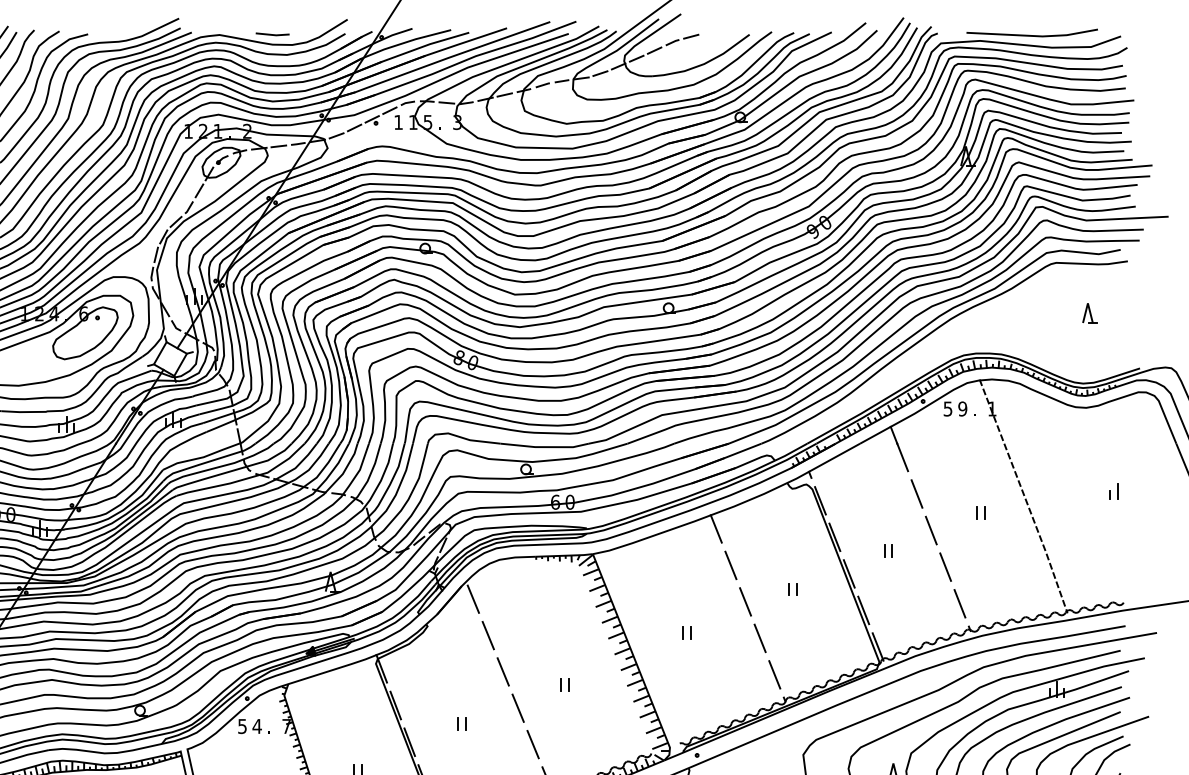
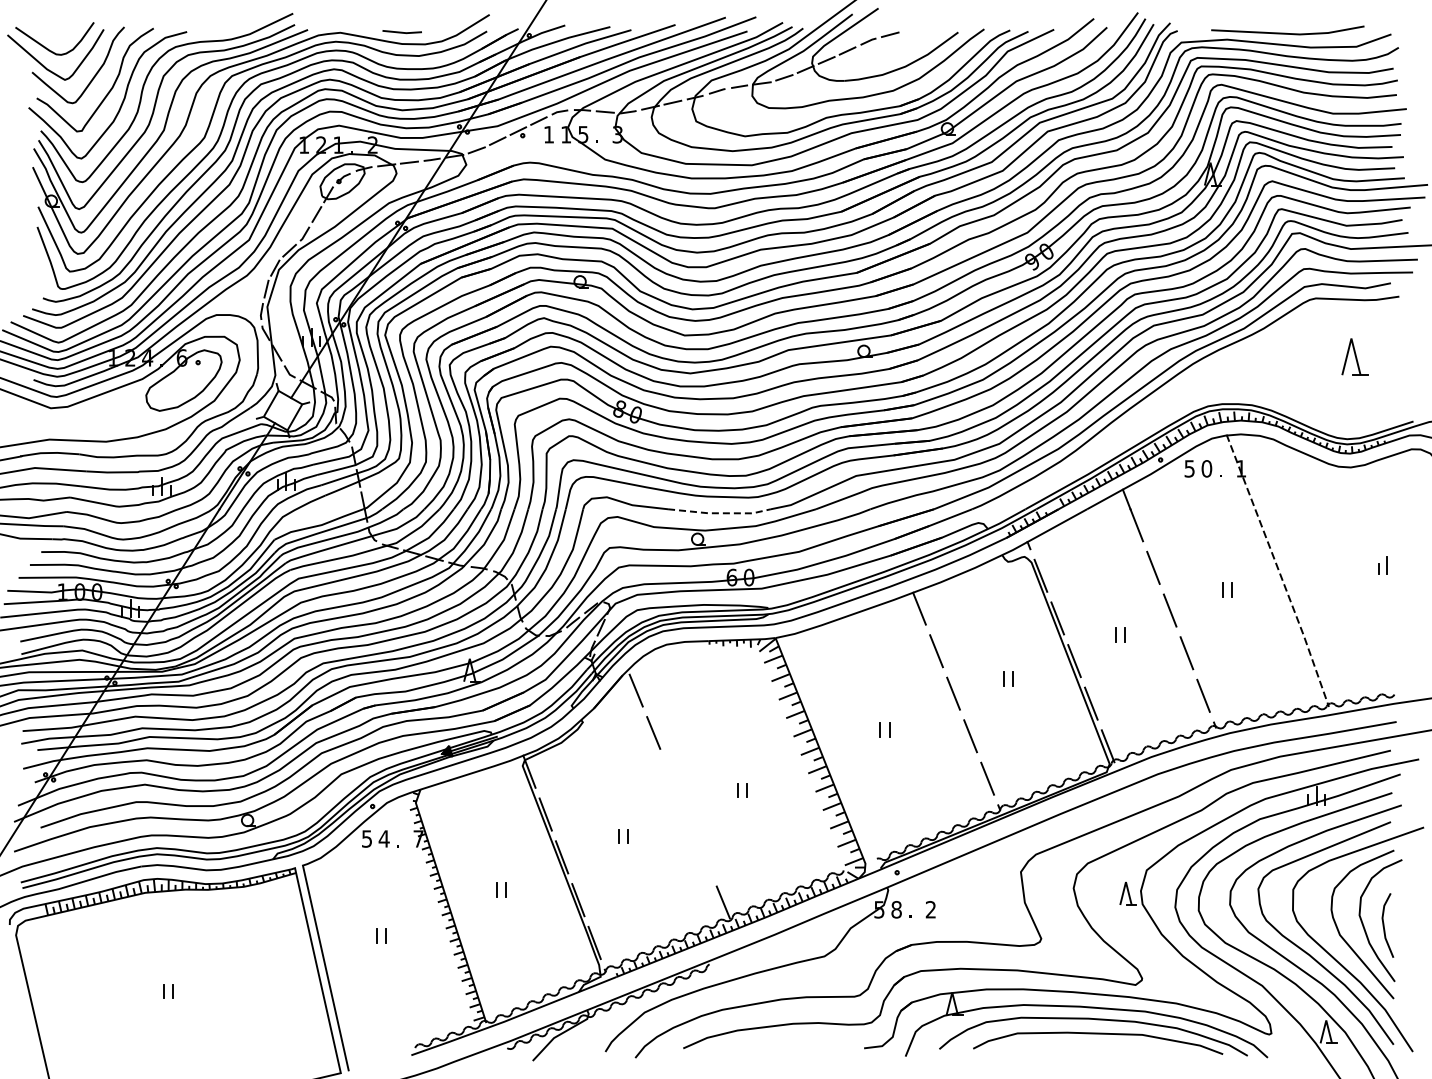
part: (1089, 313) -> (1354, 357), size x1.6
text: (962, 408) -> (1206, 468), 9 -> 0
line: (545, 447) -> (720, 513), solid -> dashed
line: (502, 672) -> (670, 775), removed
line: (518, 708) -> (688, 817), removed
line: (532, 744) -> (705, 859), removed

